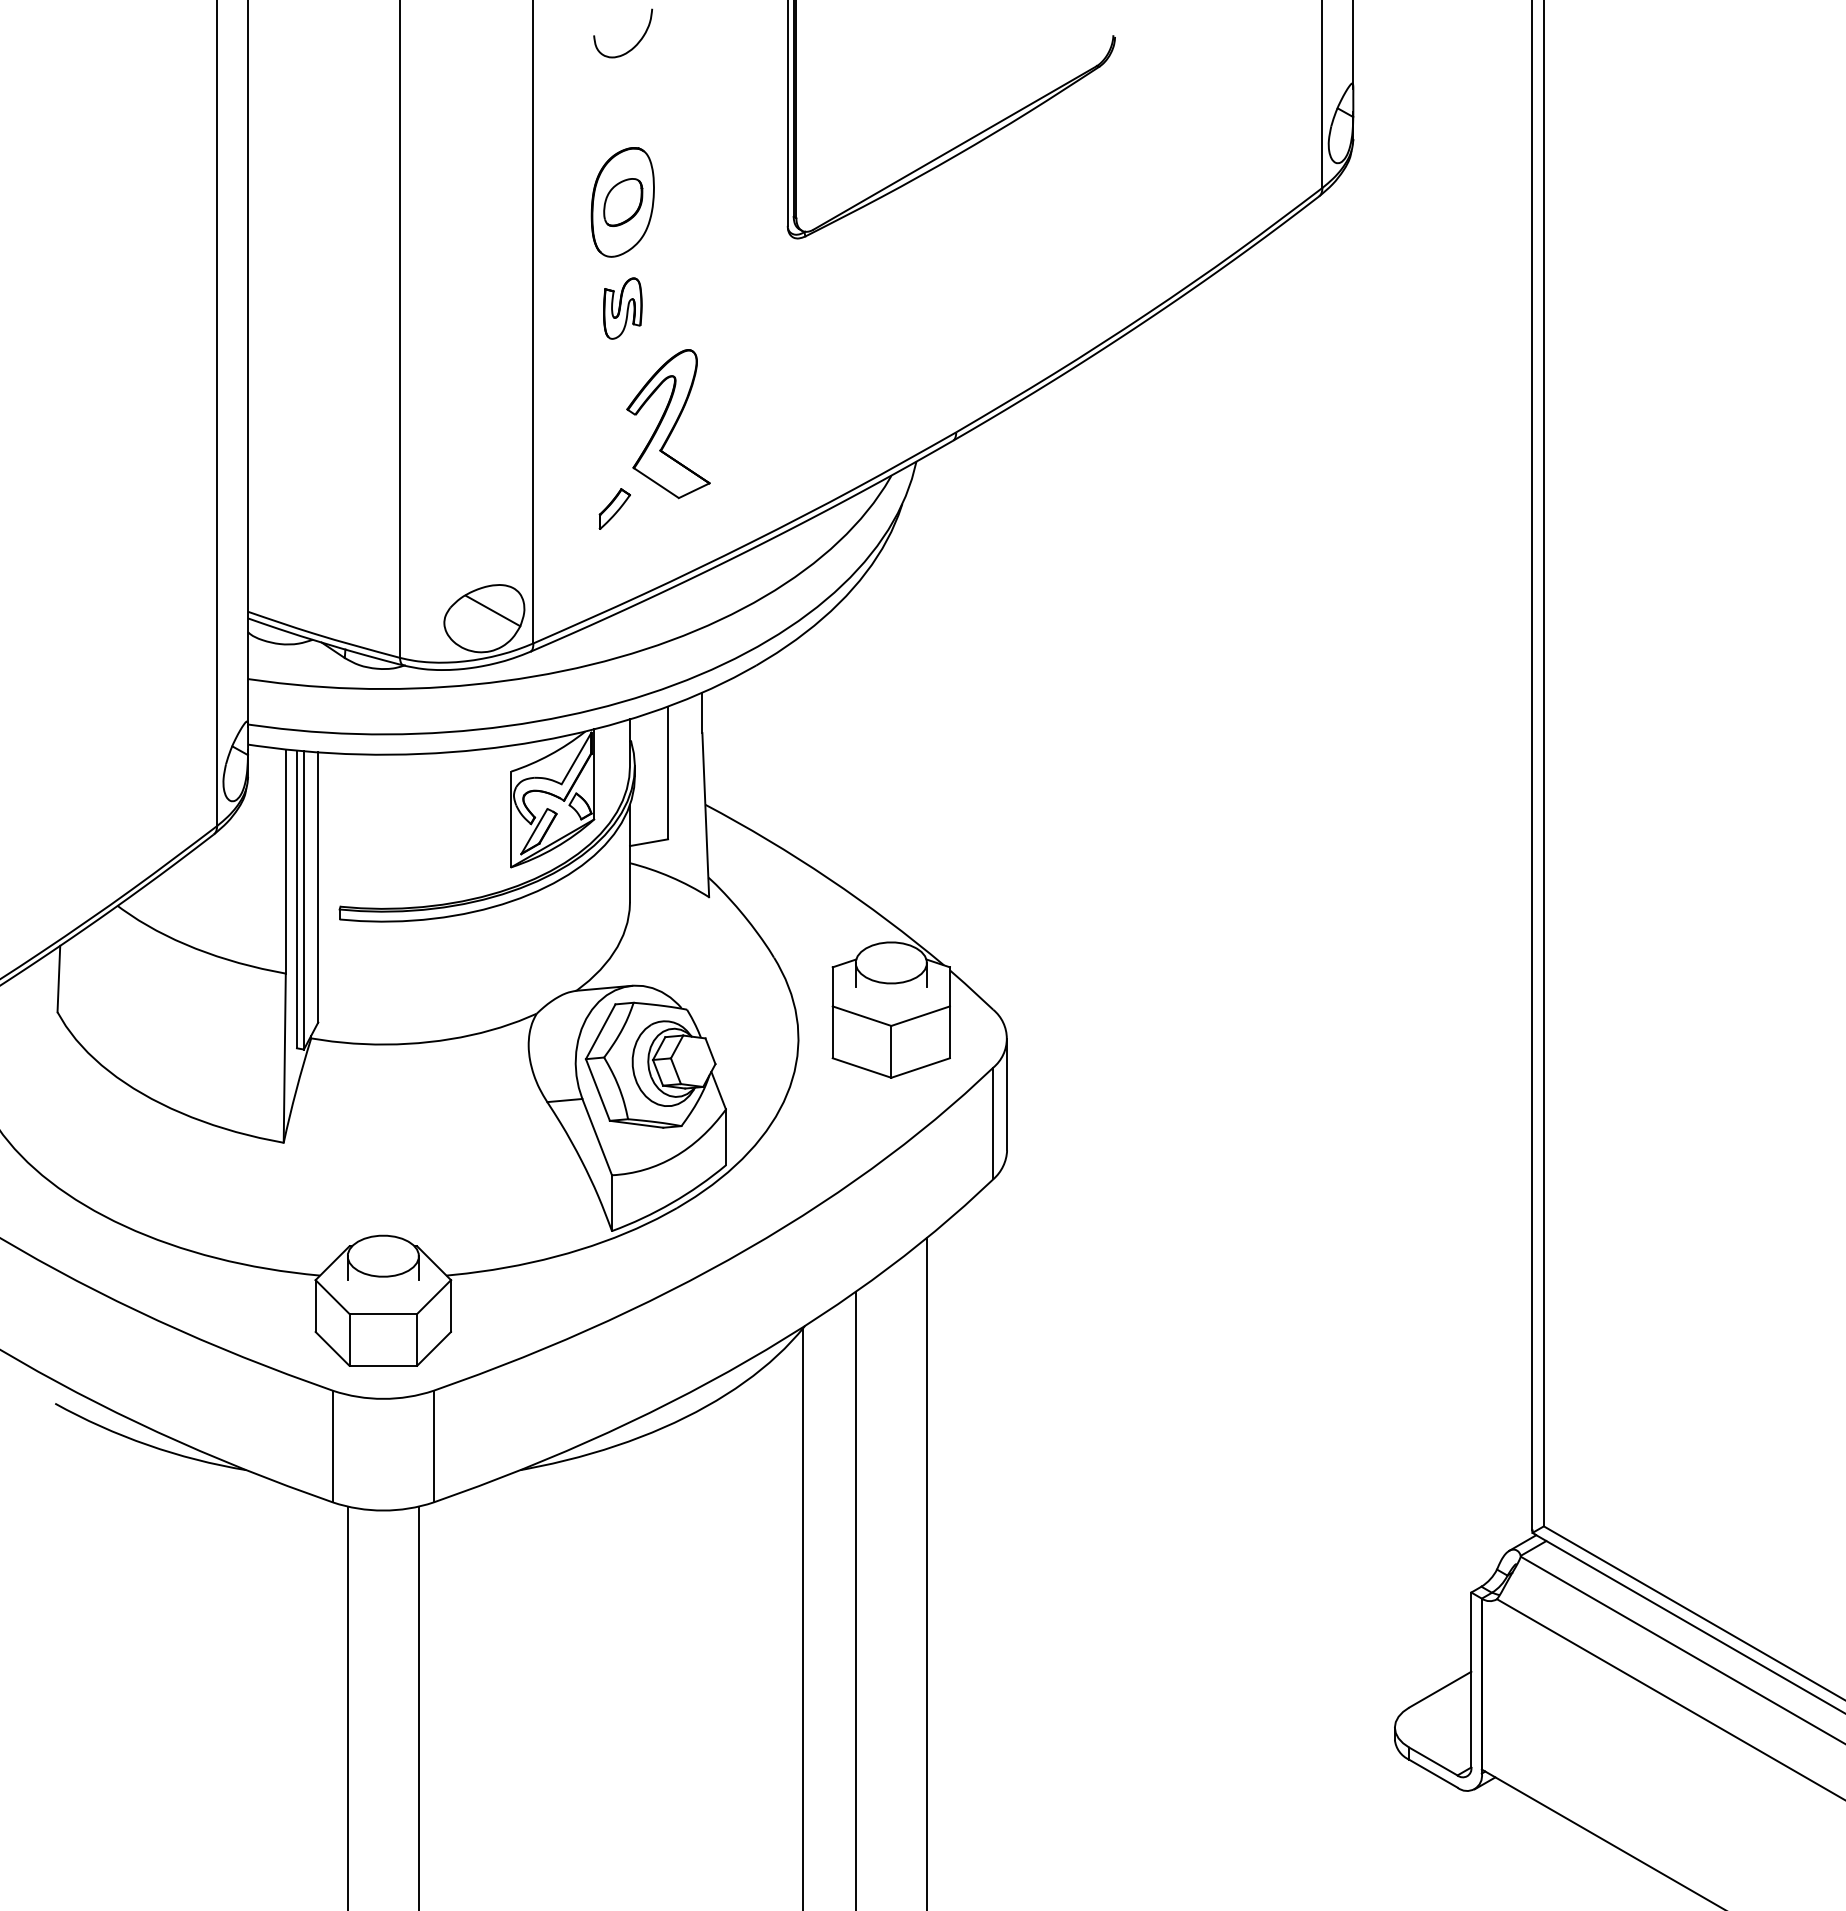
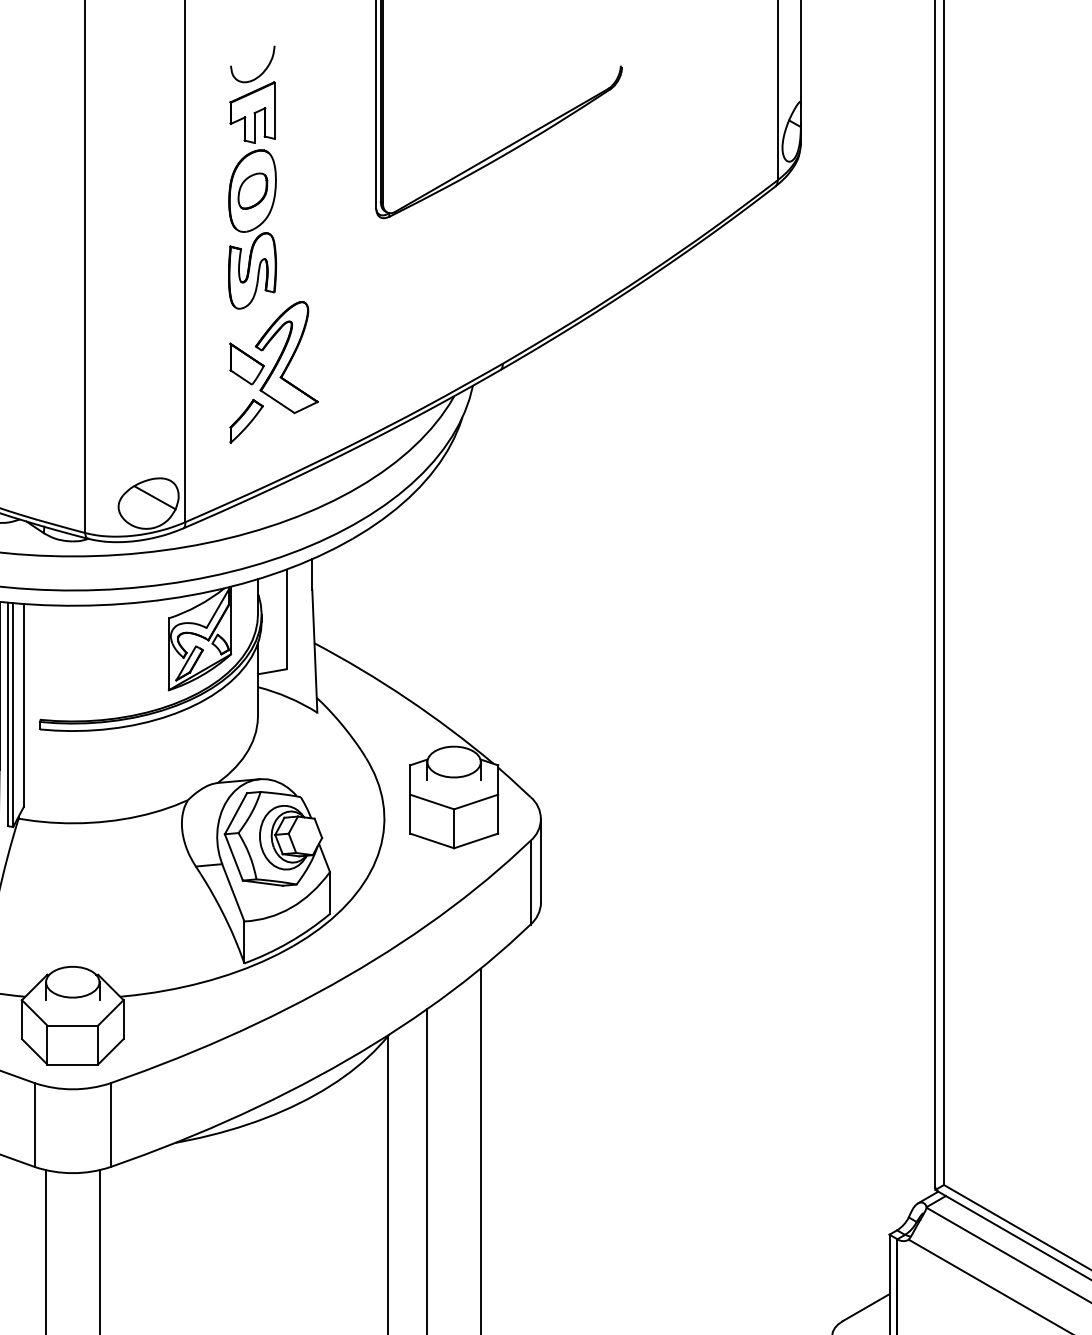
part: (622, 97) -> (252, 112), added
part: (622, 308) -> (252, 270), size x1.67
part: (615, 432) -> (247, 363), added
part: (614, 508) -> (246, 420), size x1.43

